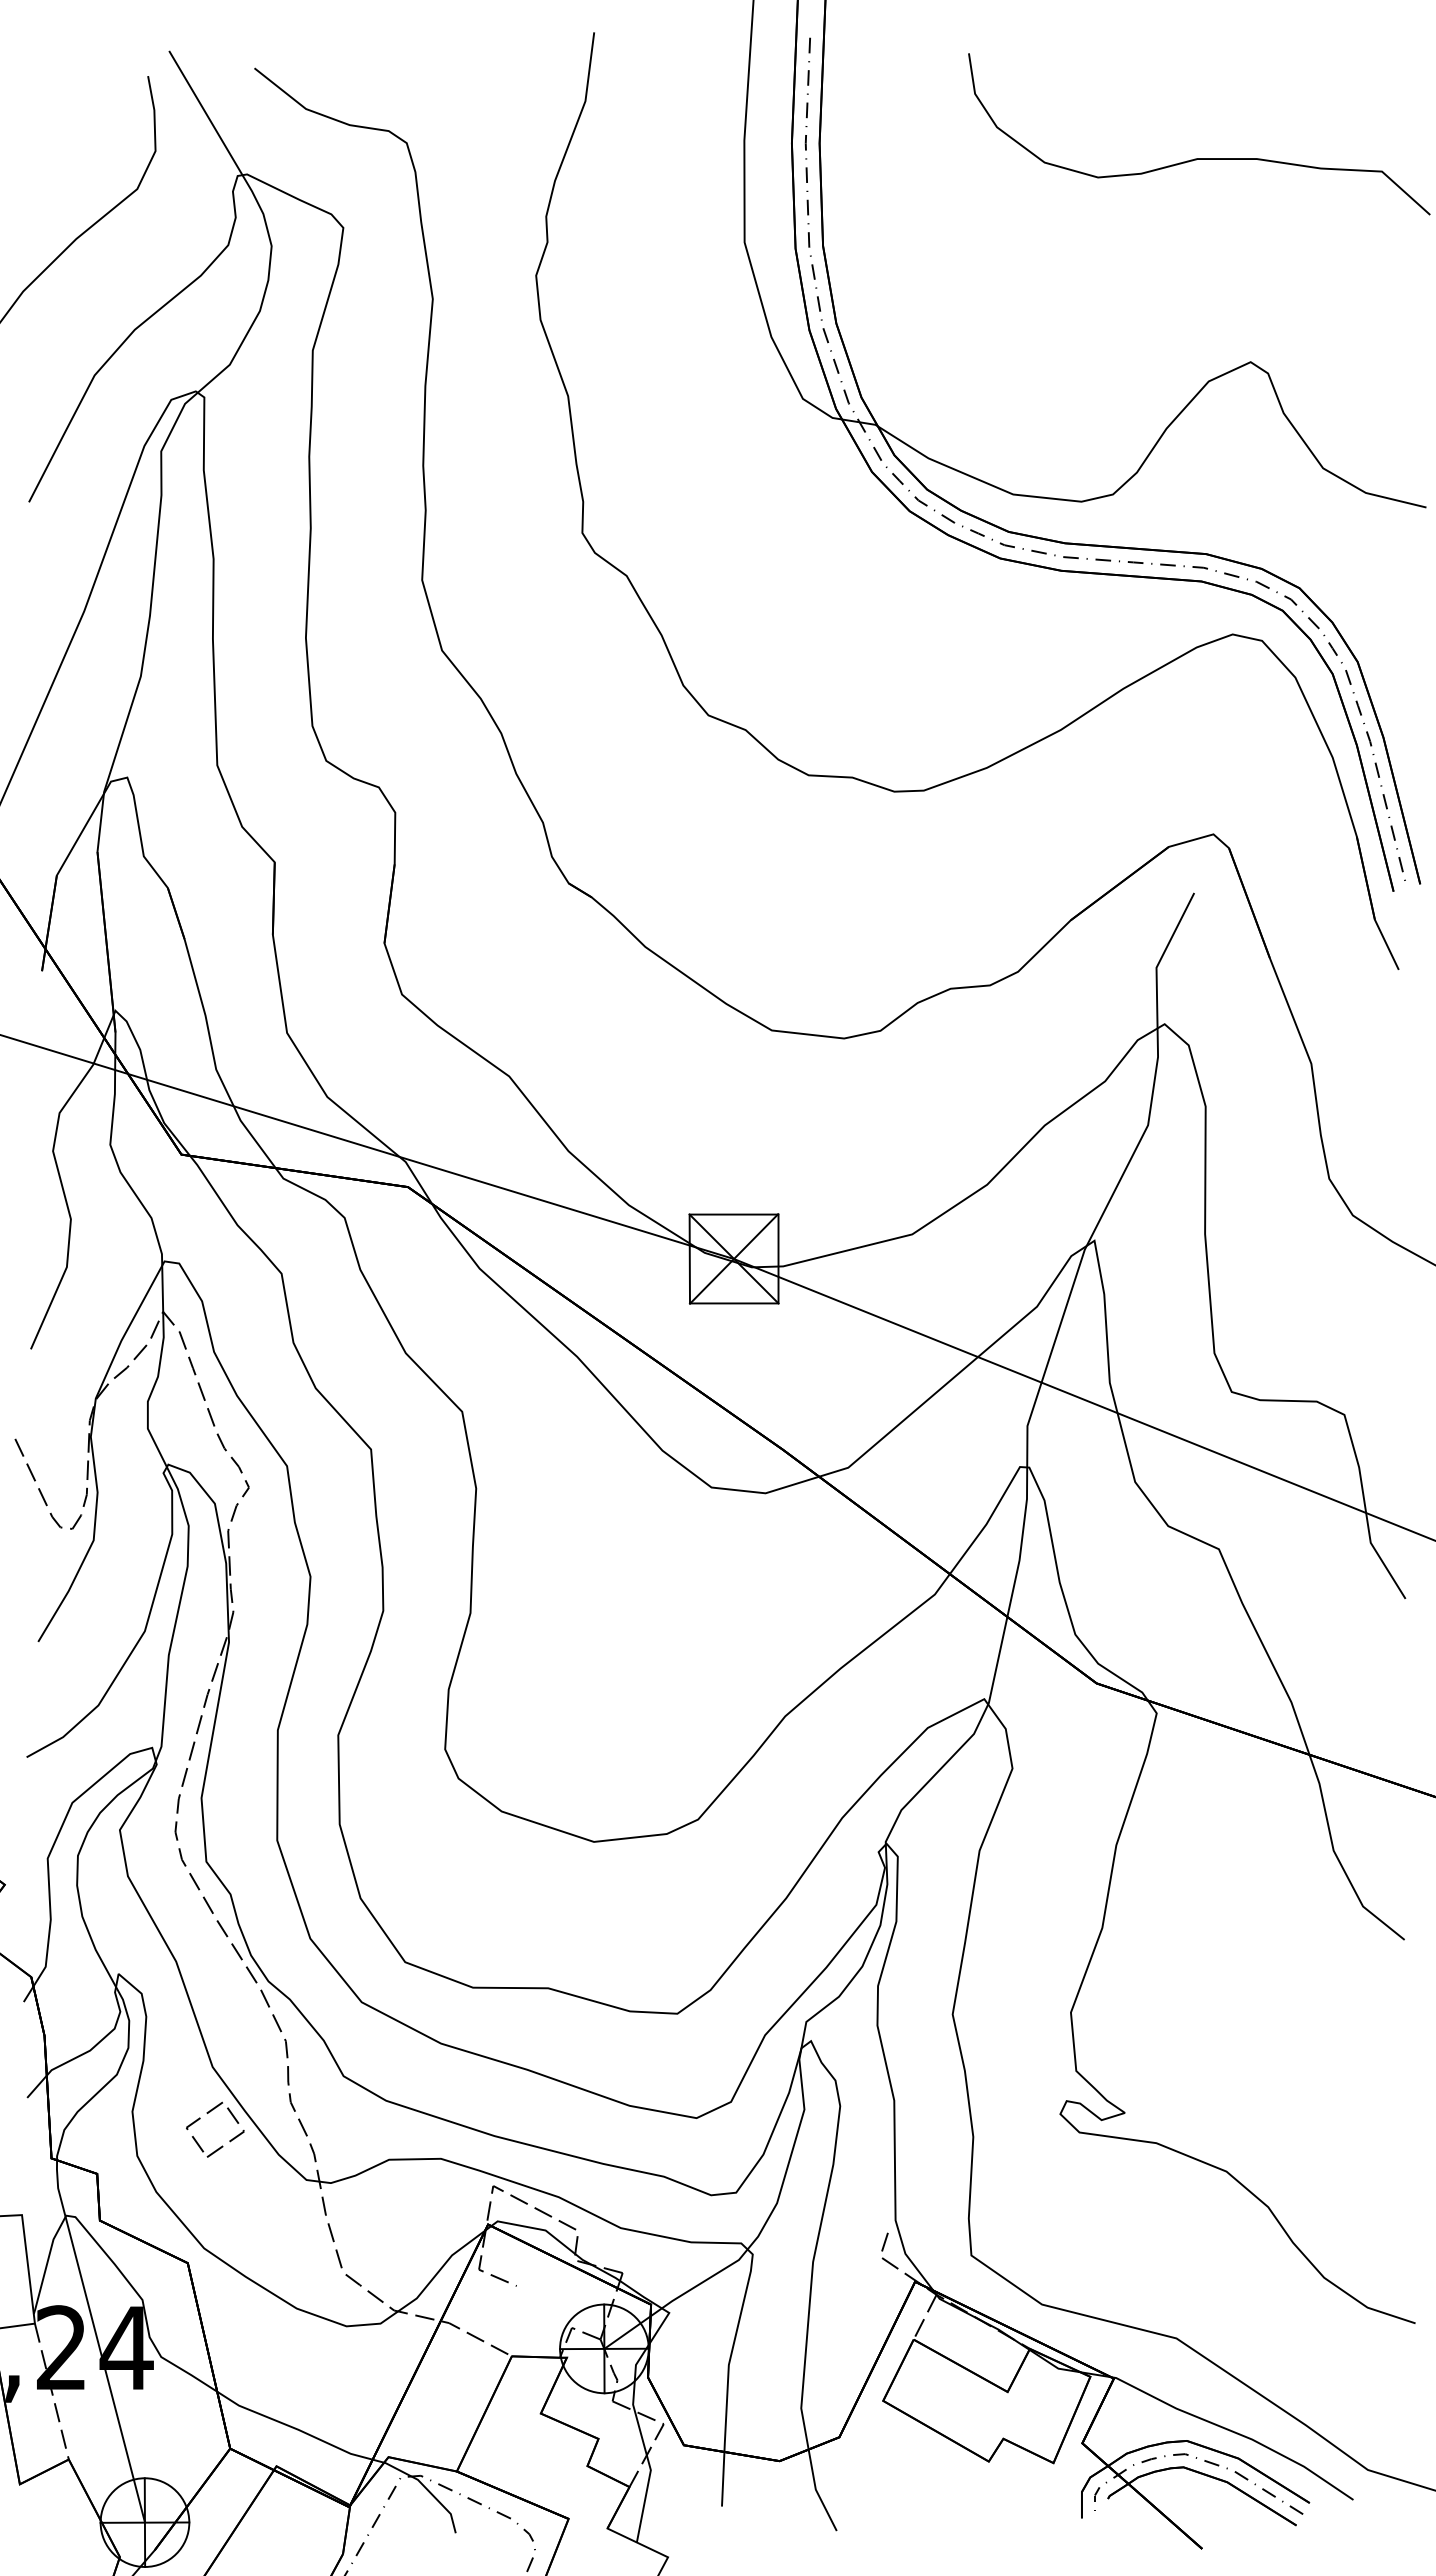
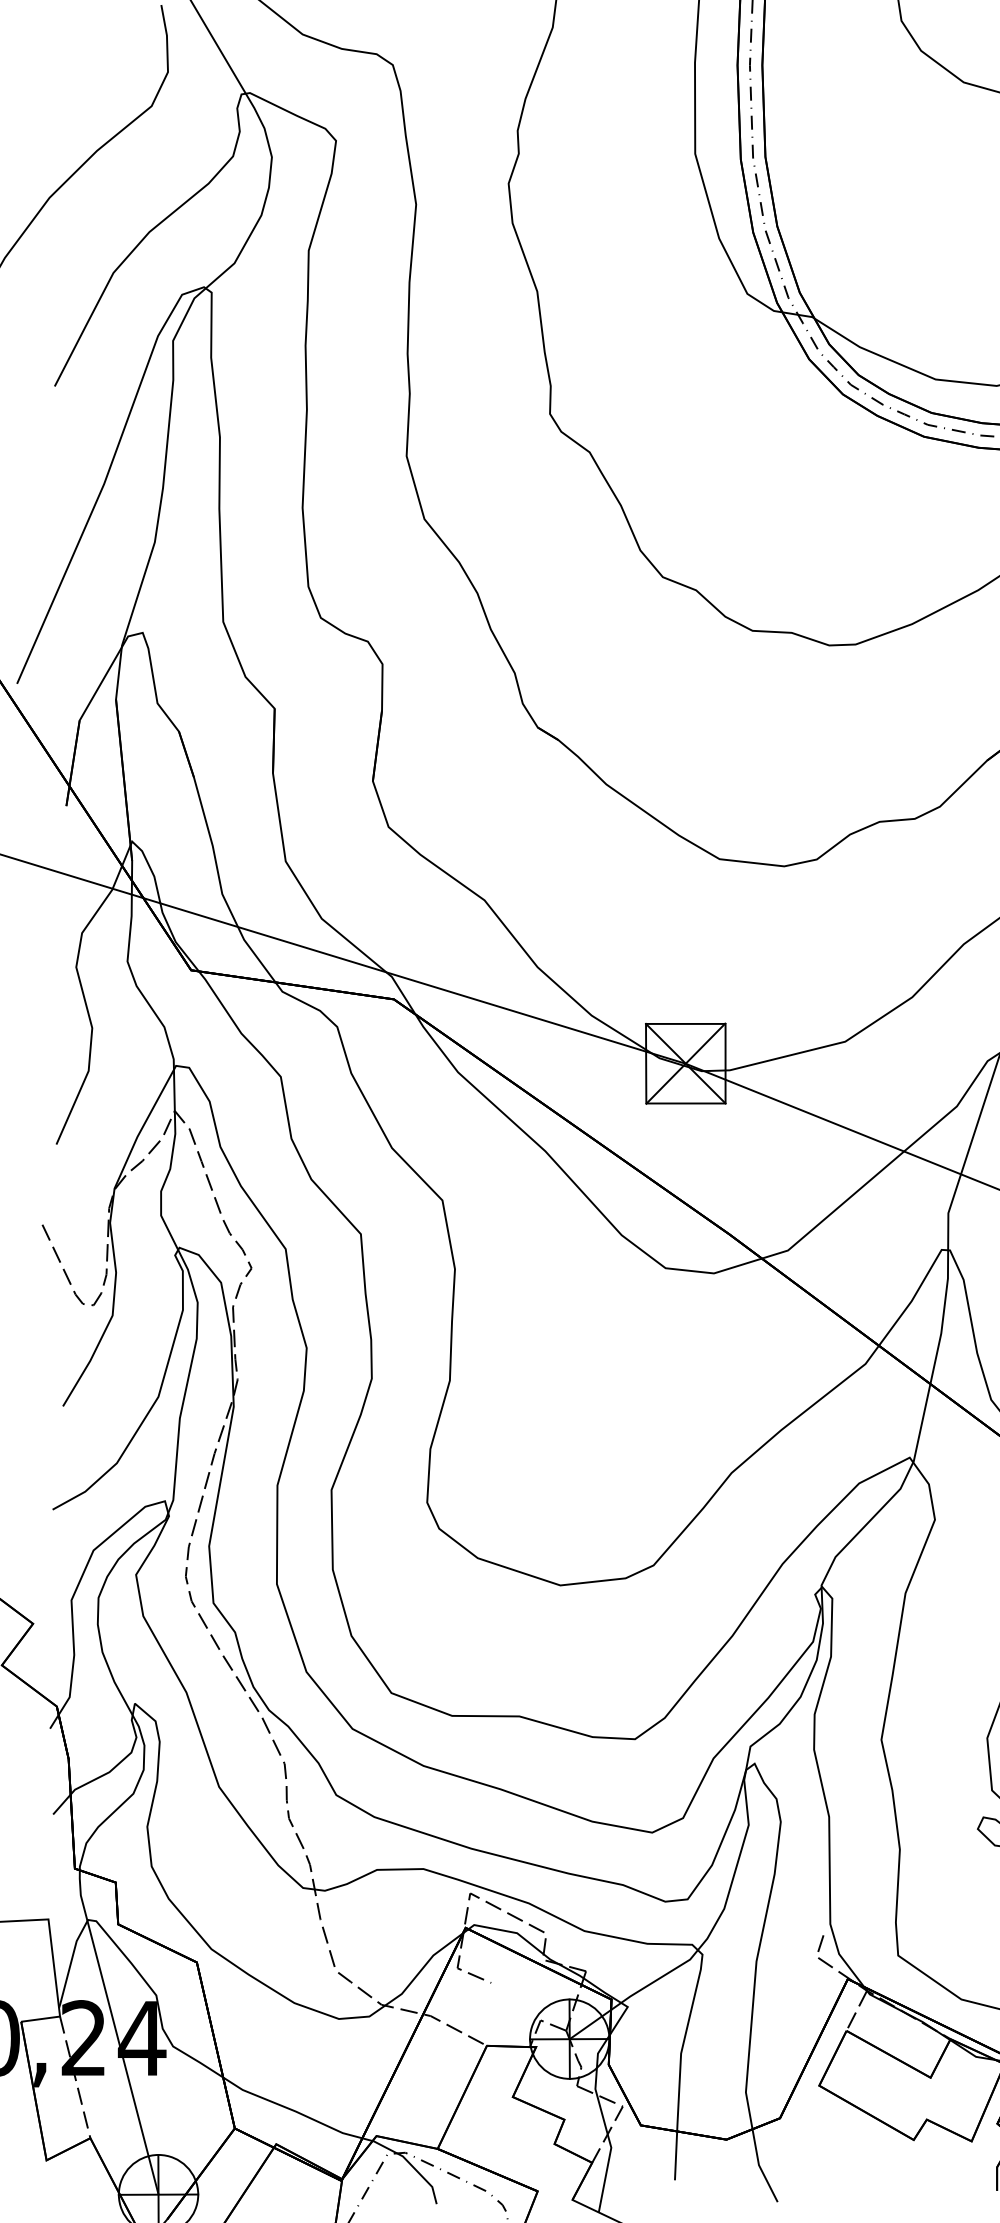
part: (208, 2113) -> (215, 1828), removed

